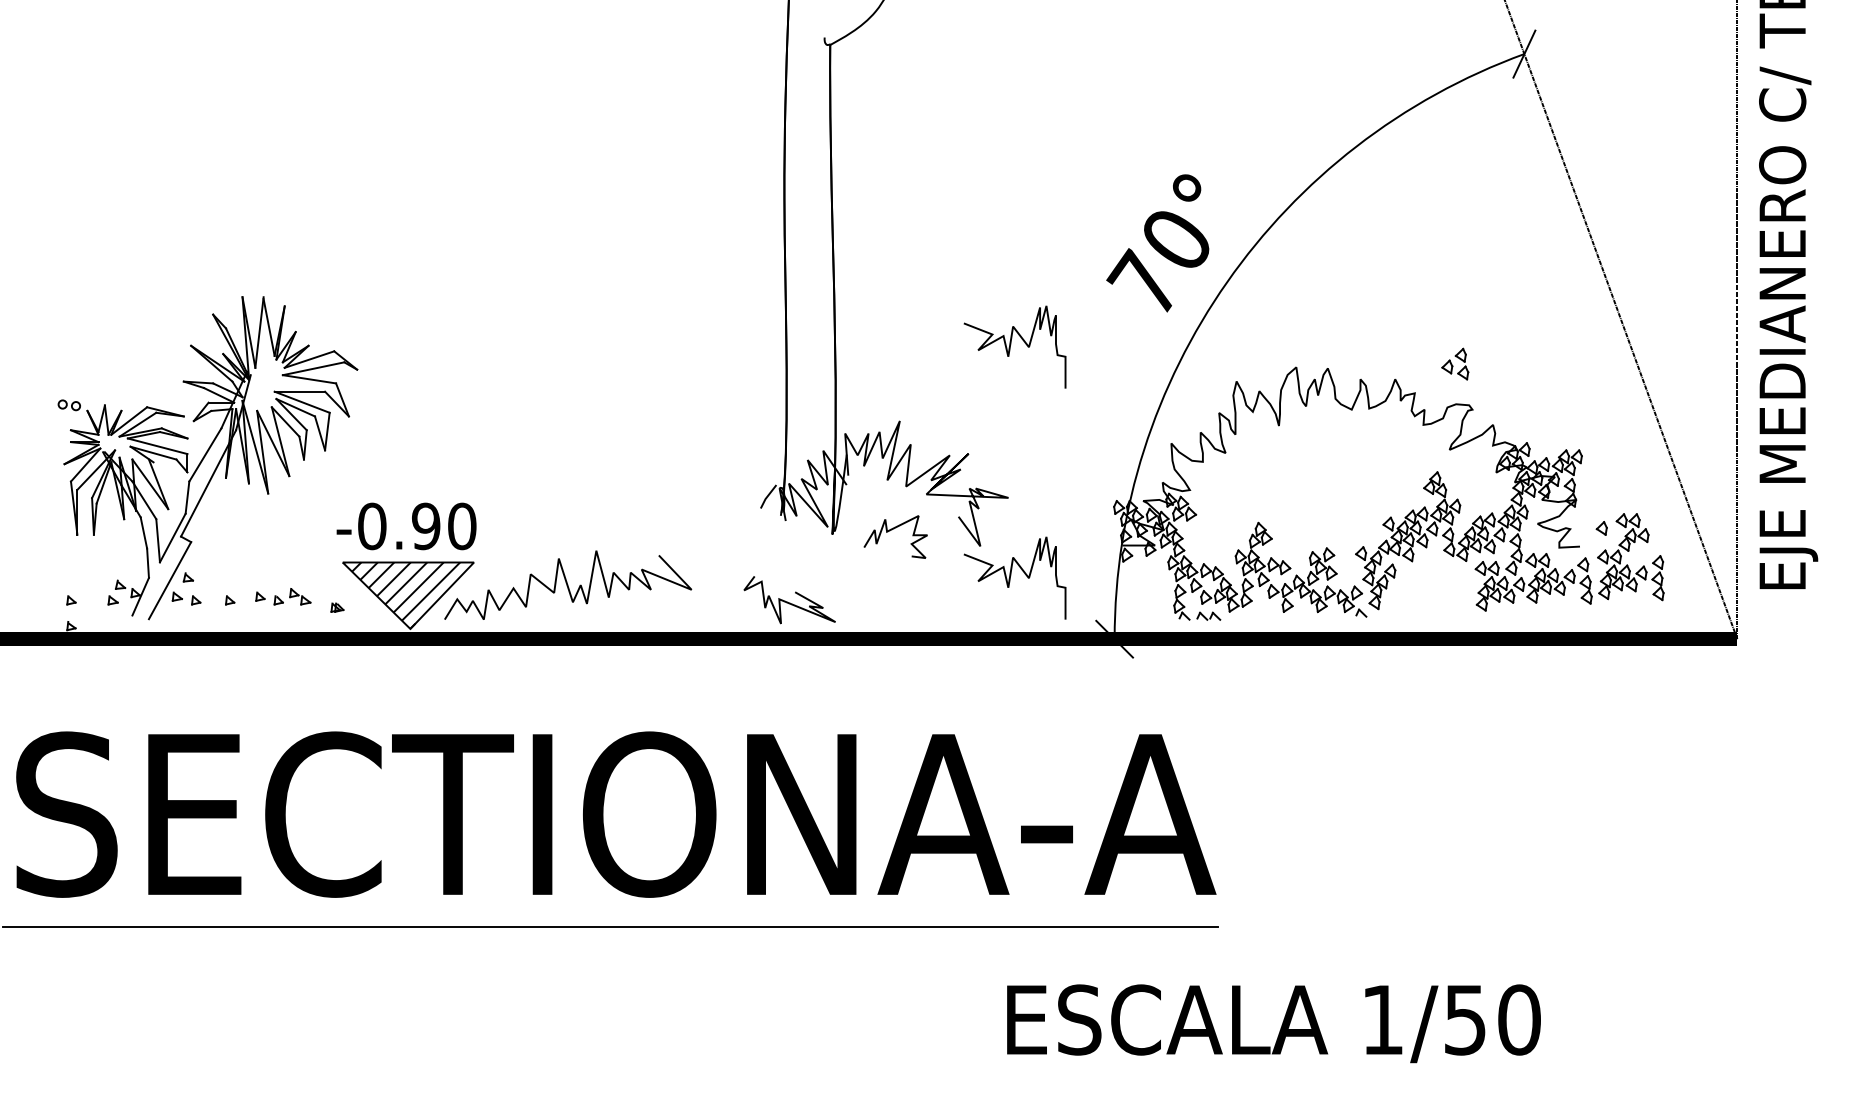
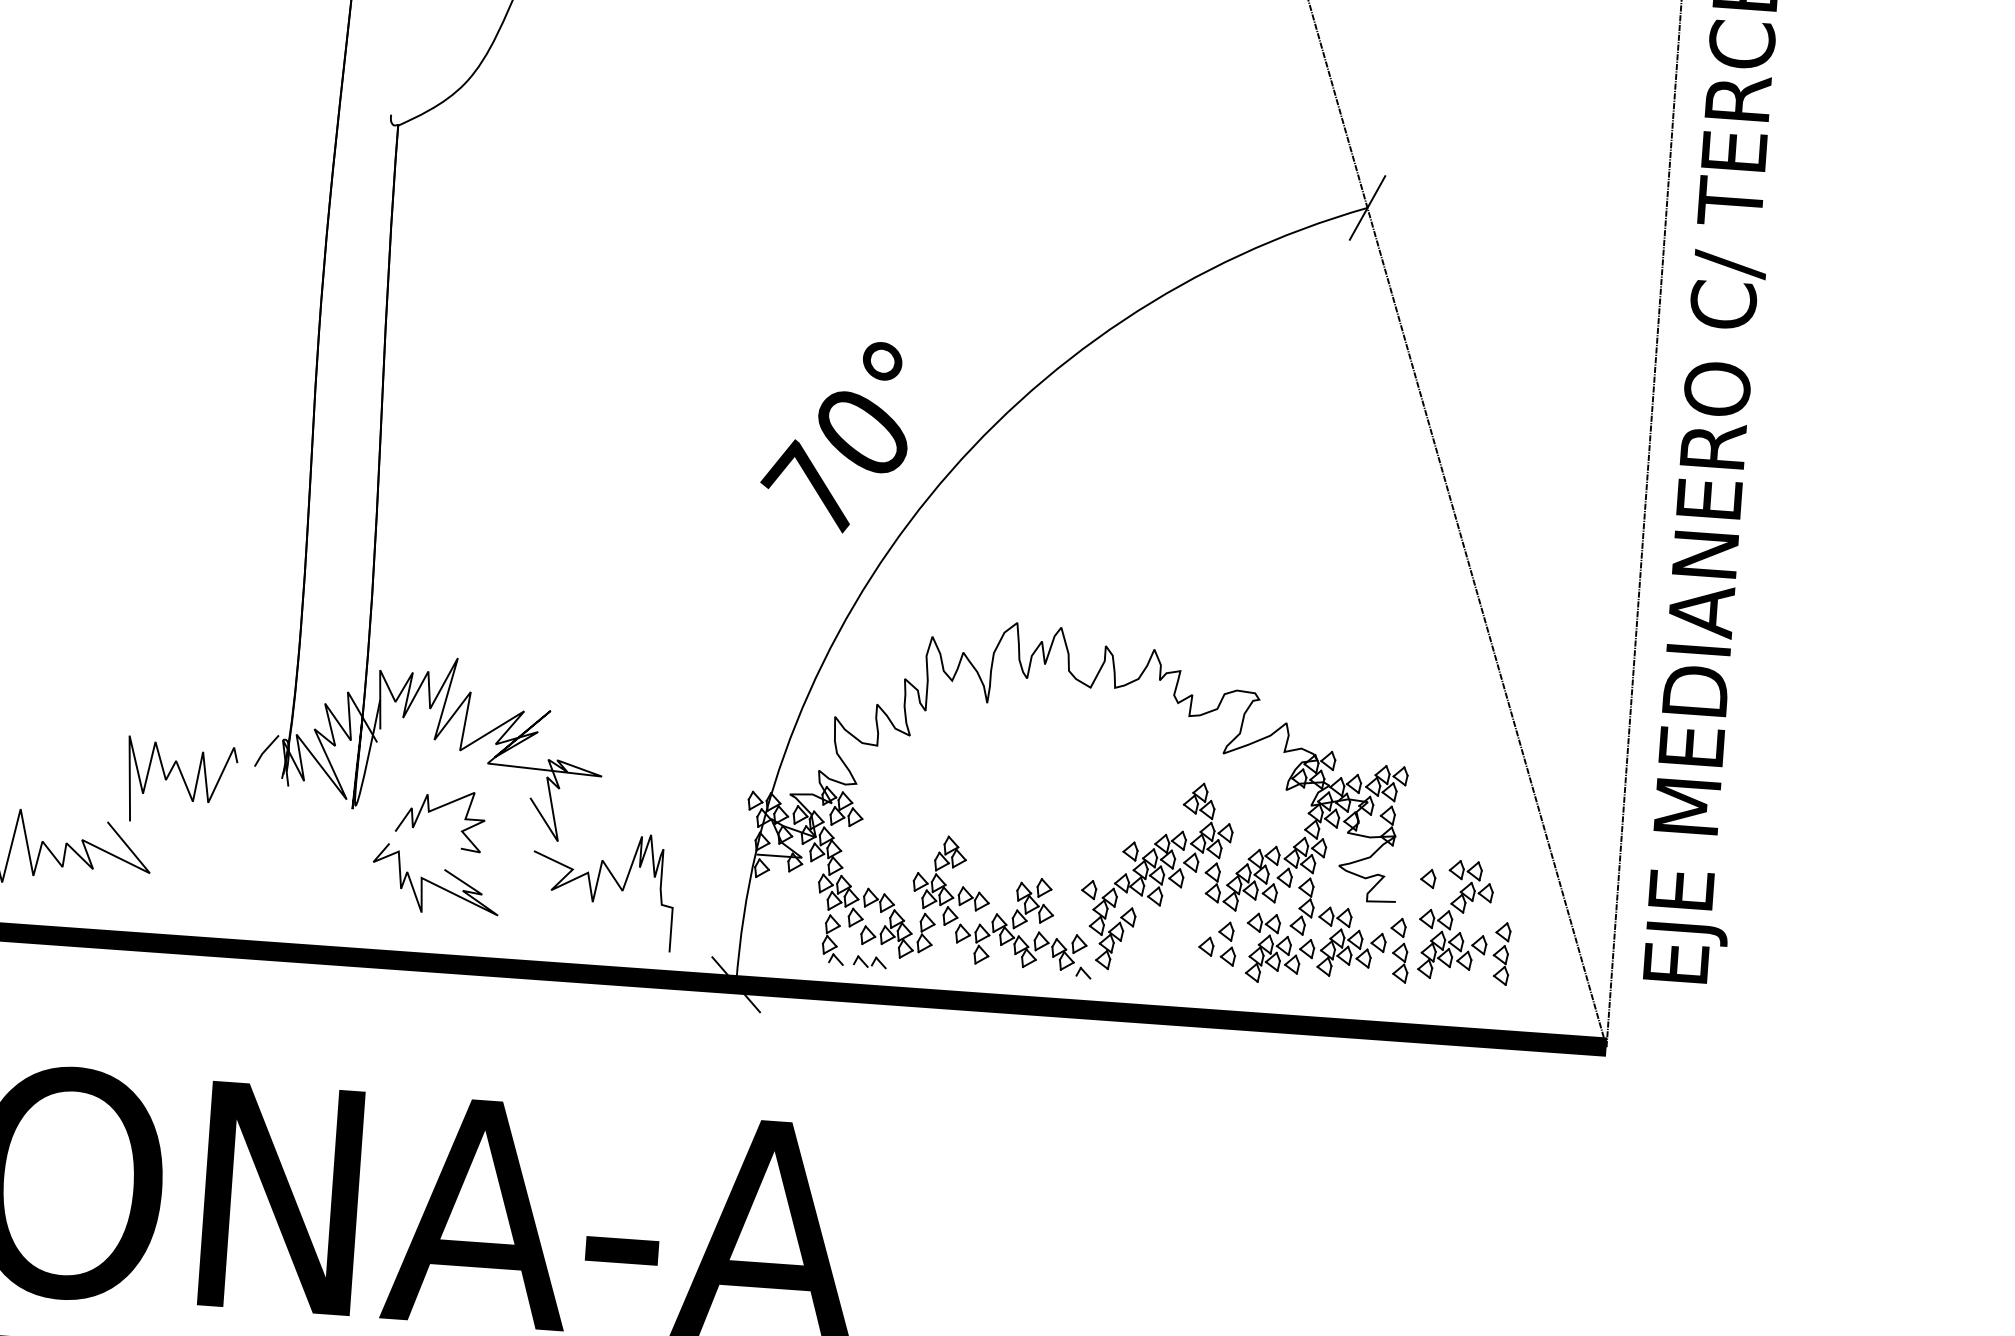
curve: (1011, 344) -> (621, 562), removed
part: (1455, 363) -> (1218, 942), moved
curve: (710, 522) -> (183, 781), added
curve: (789, 602) -> (435, 883), moved

